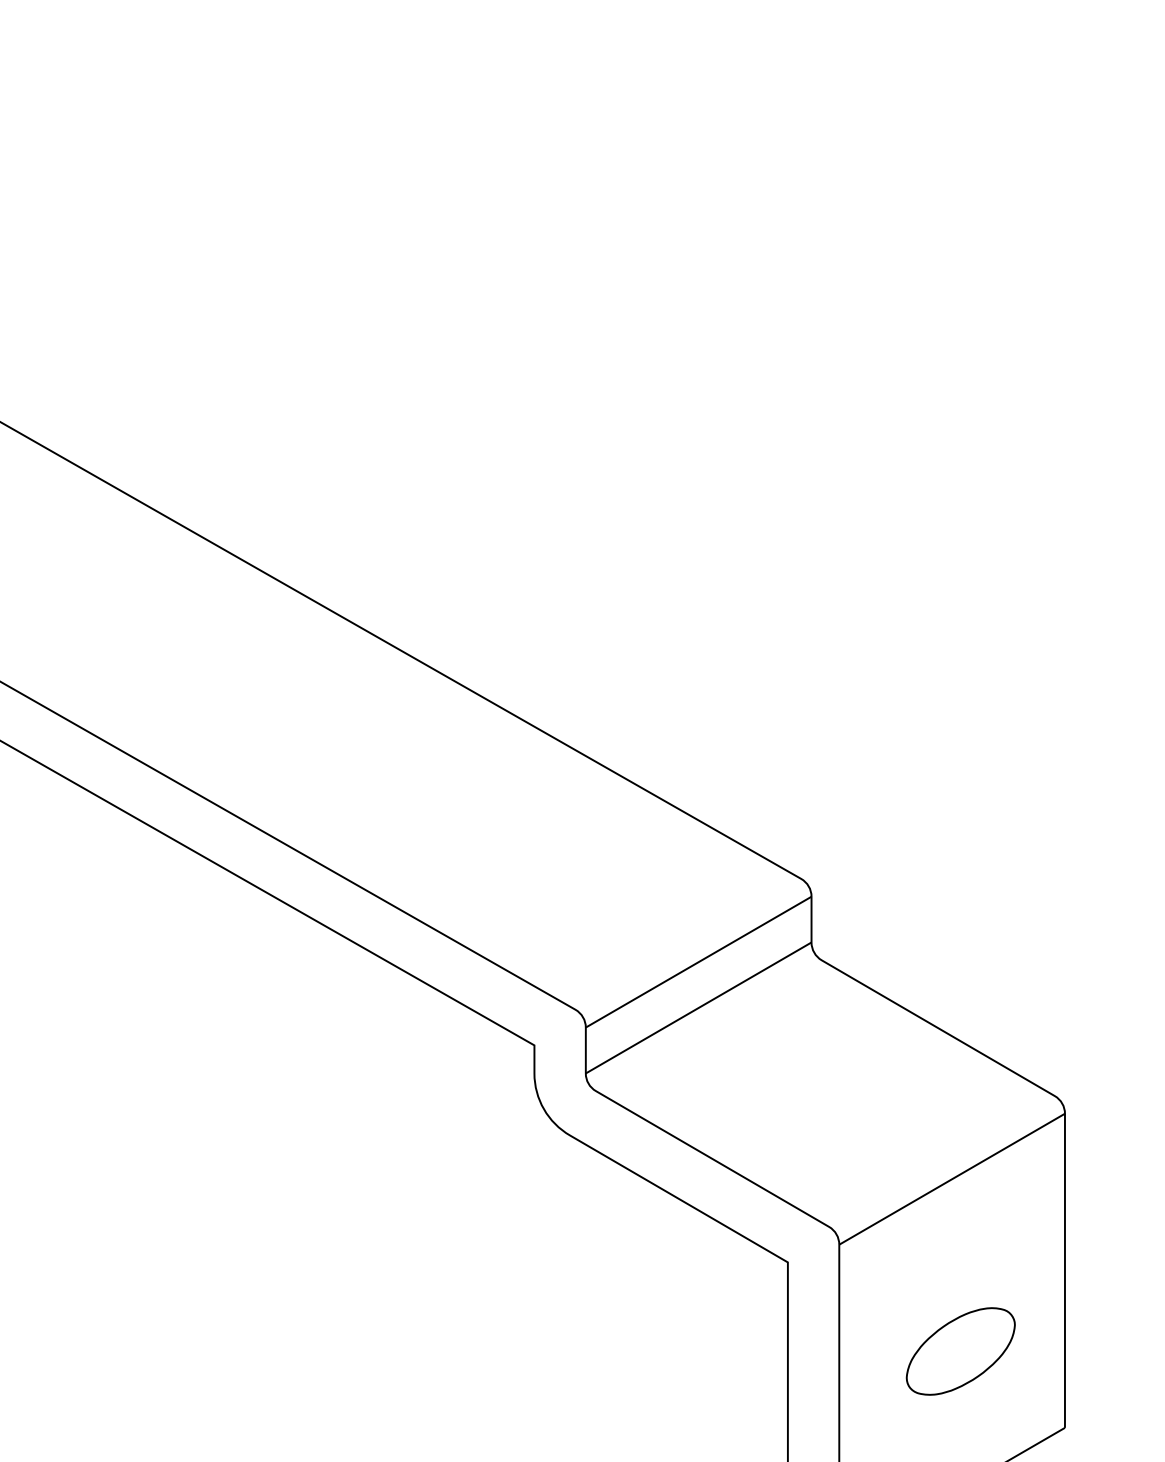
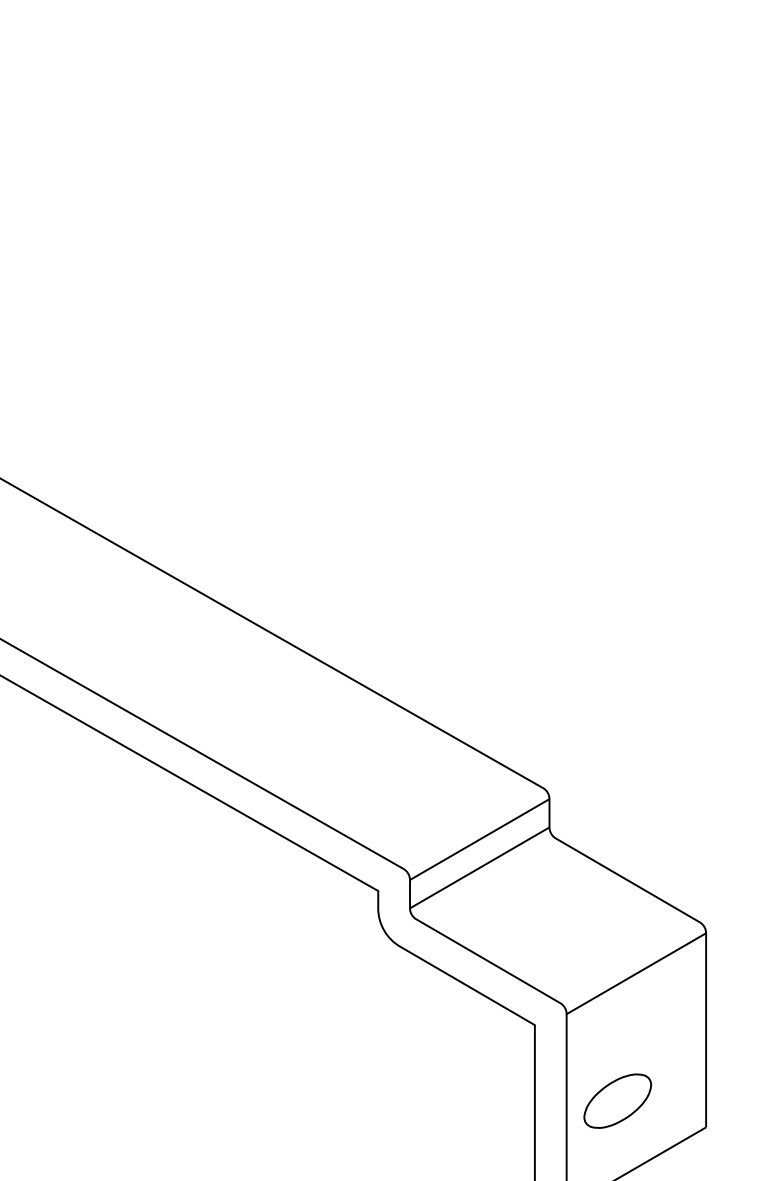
part: (960, 1350) -> (617, 1100), moved

